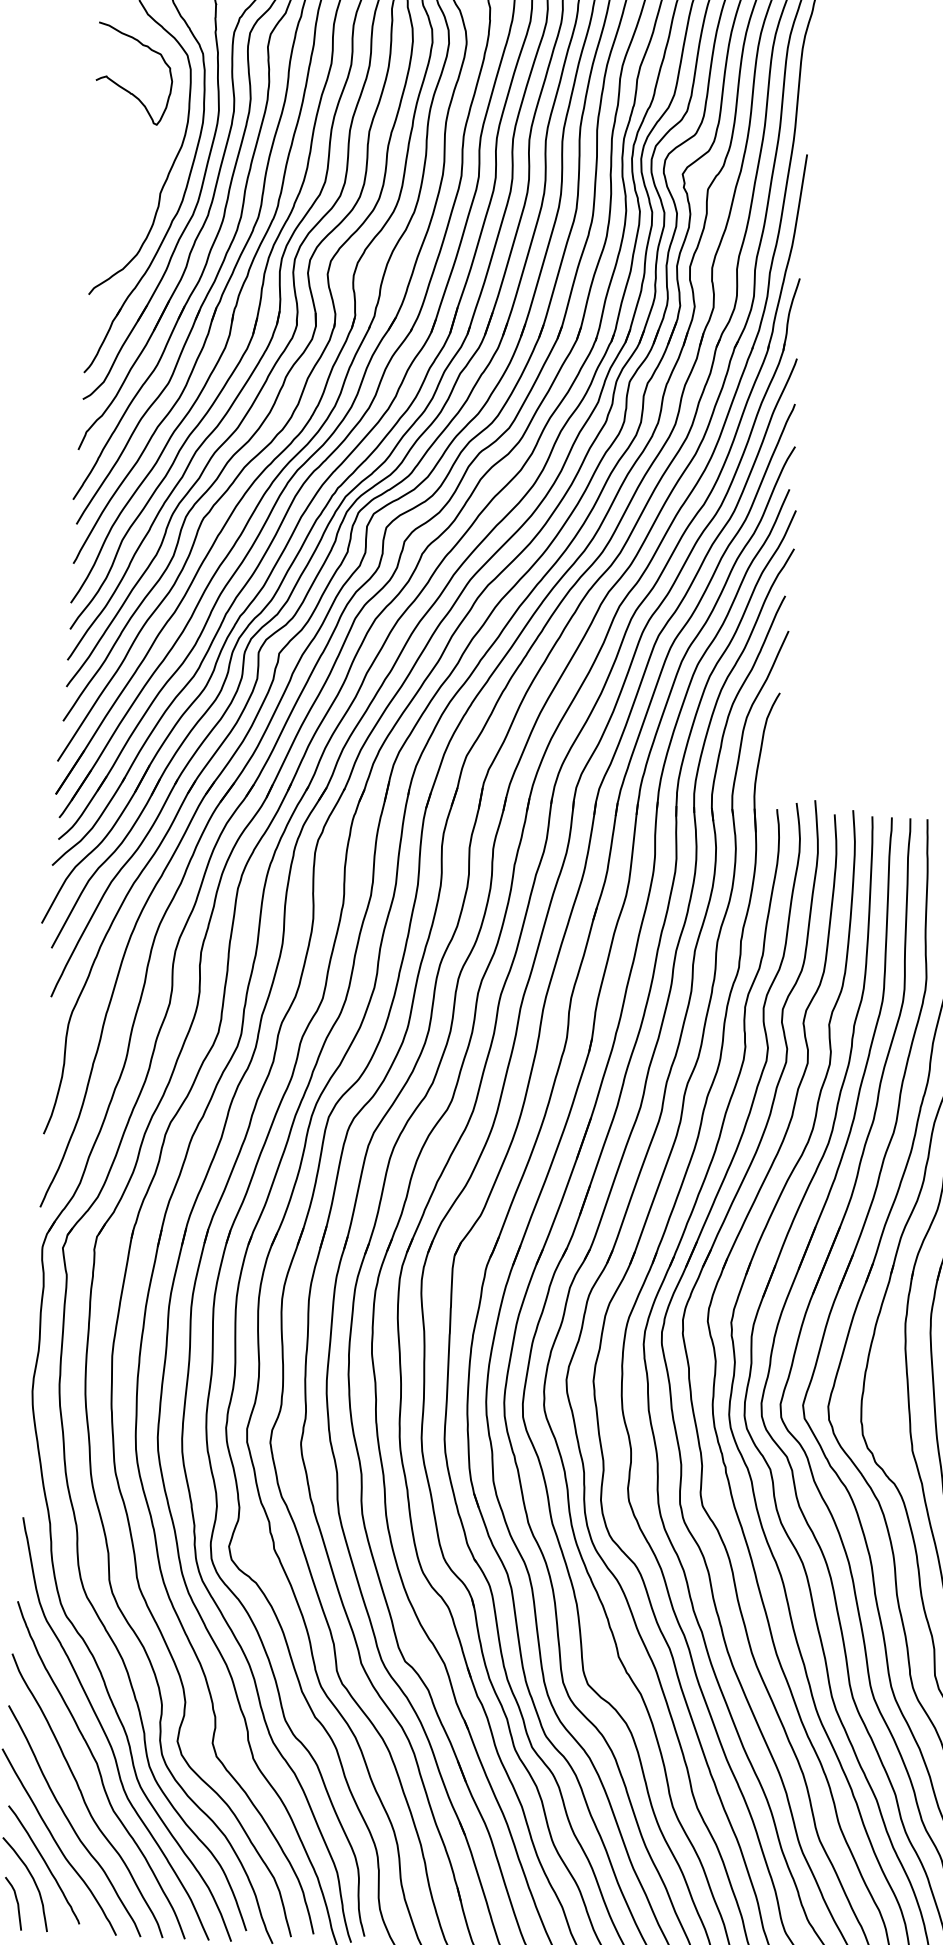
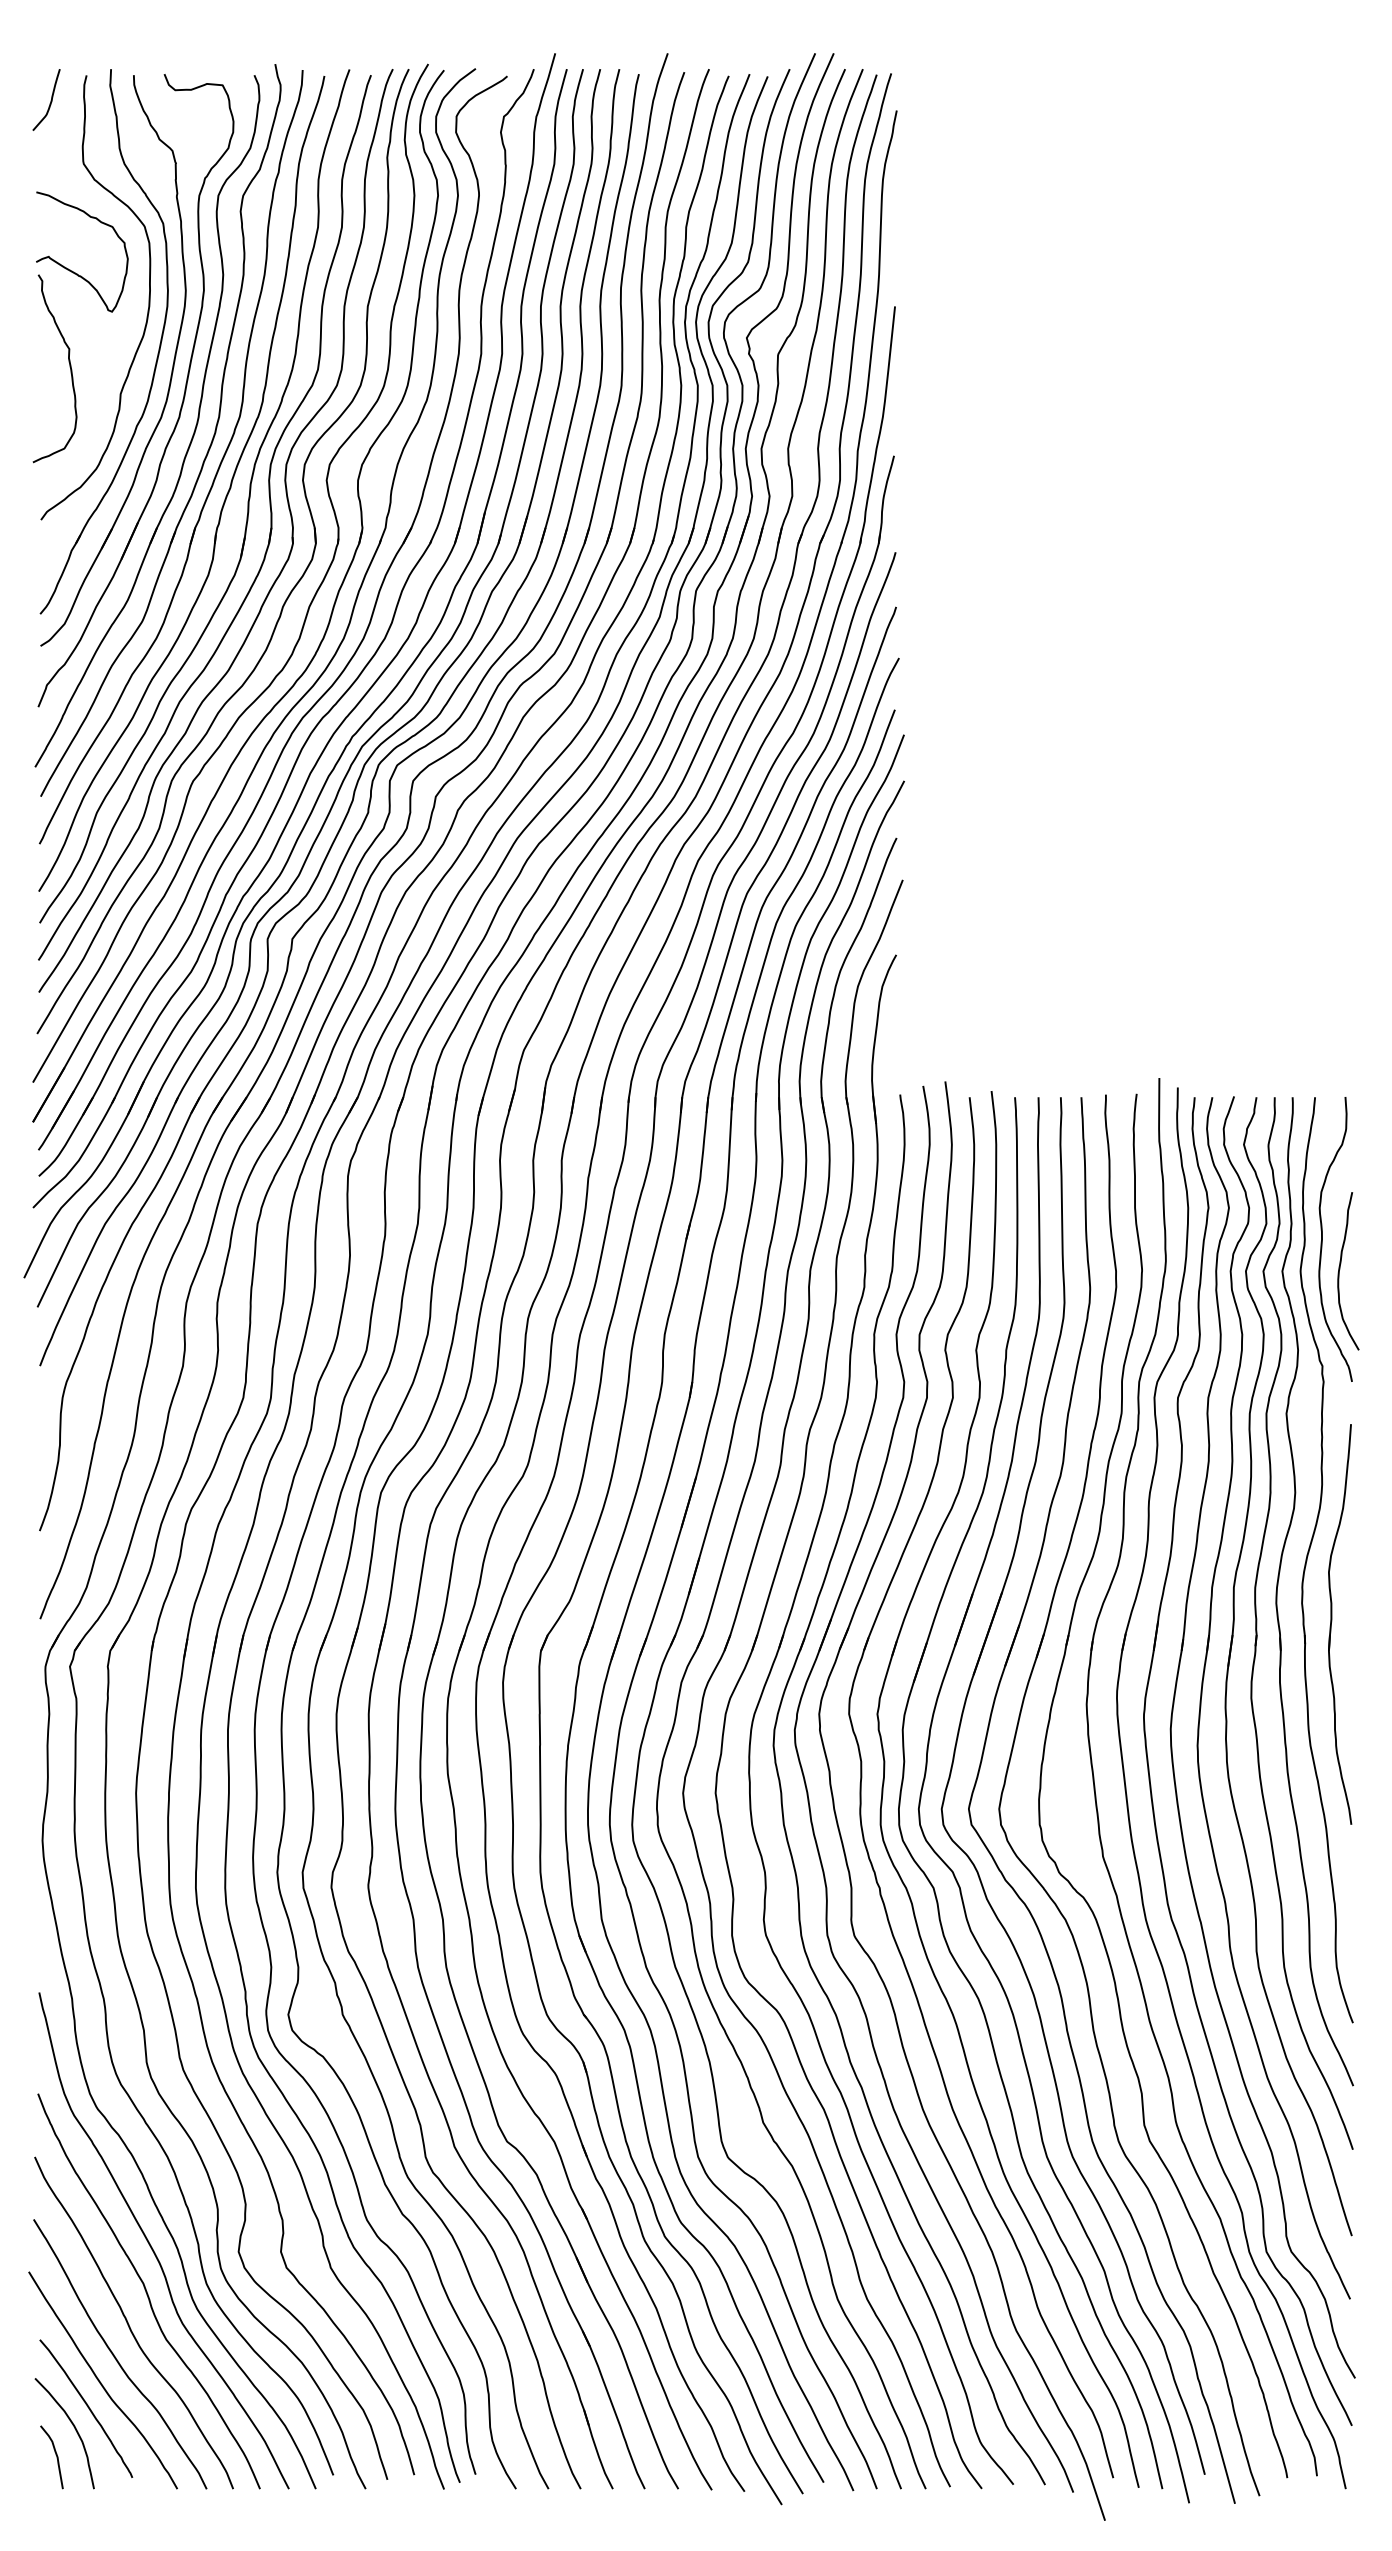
curve: (119, 169) -> (69, 367), added

